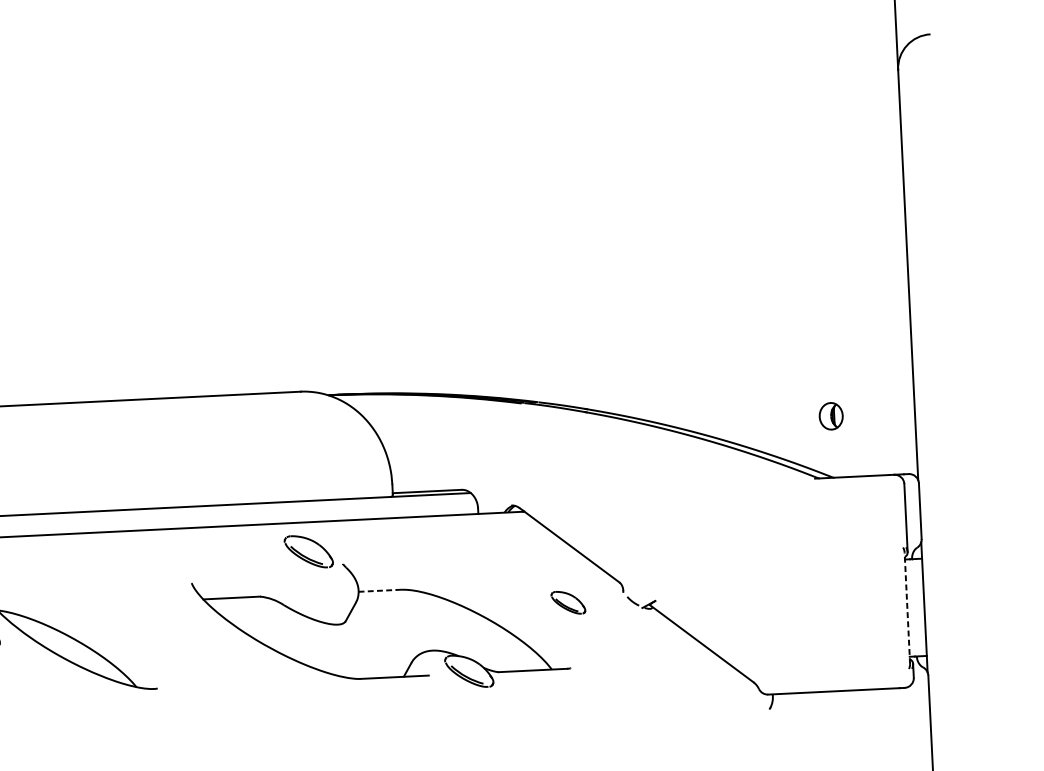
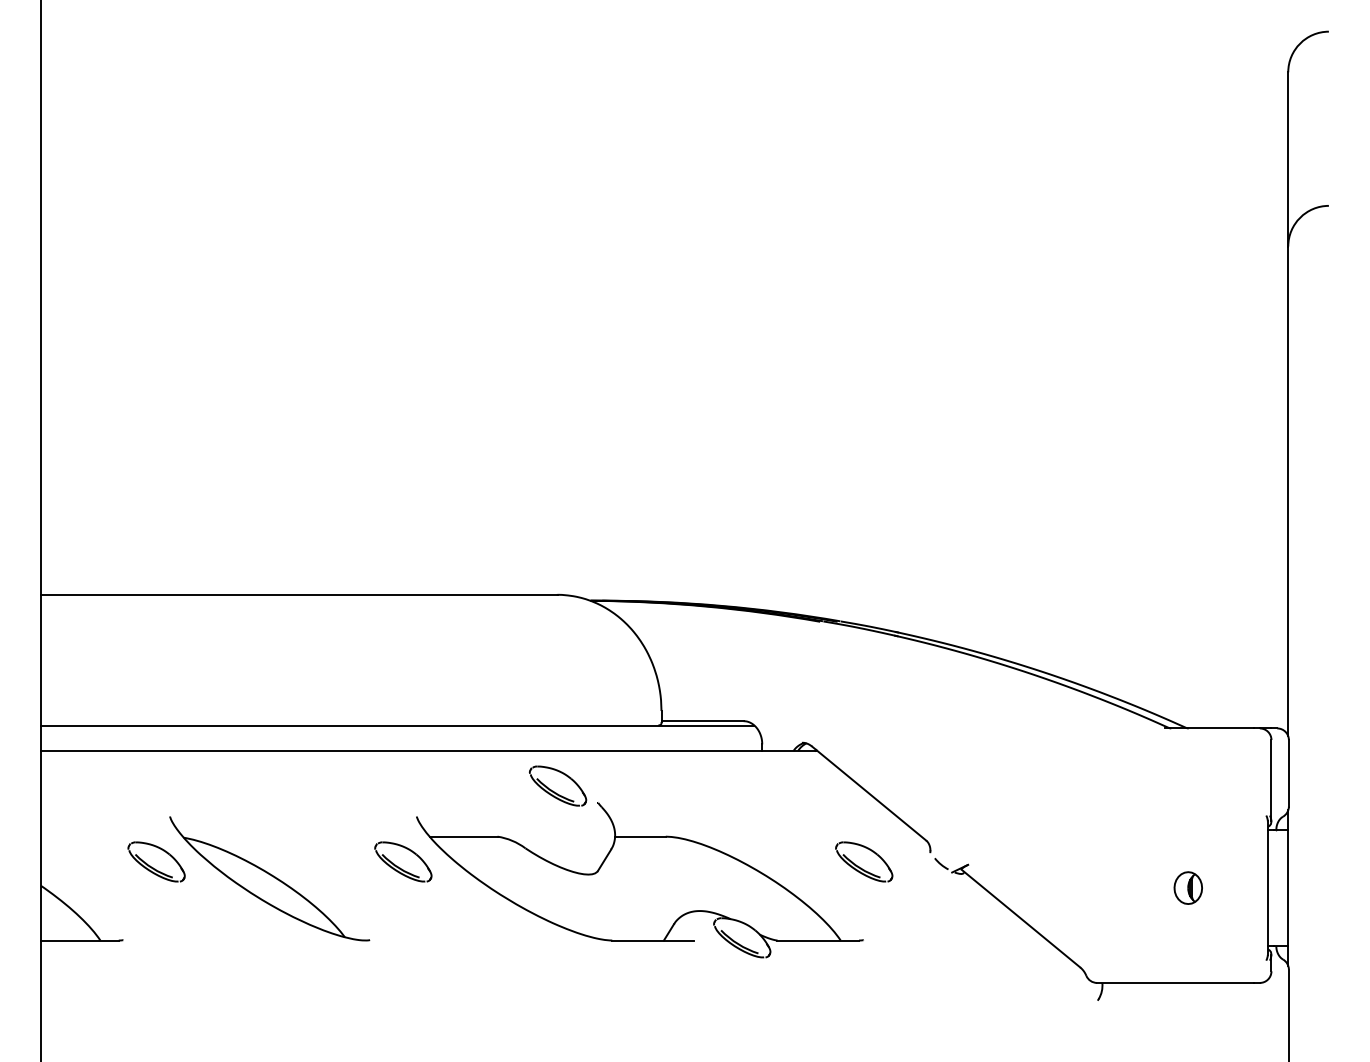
part: (830, 415) -> (1187, 887), moved
line: (379, 590) -> (640, 836), dashed -> solid
part: (568, 602) -> (864, 861), size x1.43
line: (907, 608) -> (1267, 888), dashed -> solid
part: (182, 621) -> (403, 861), added

